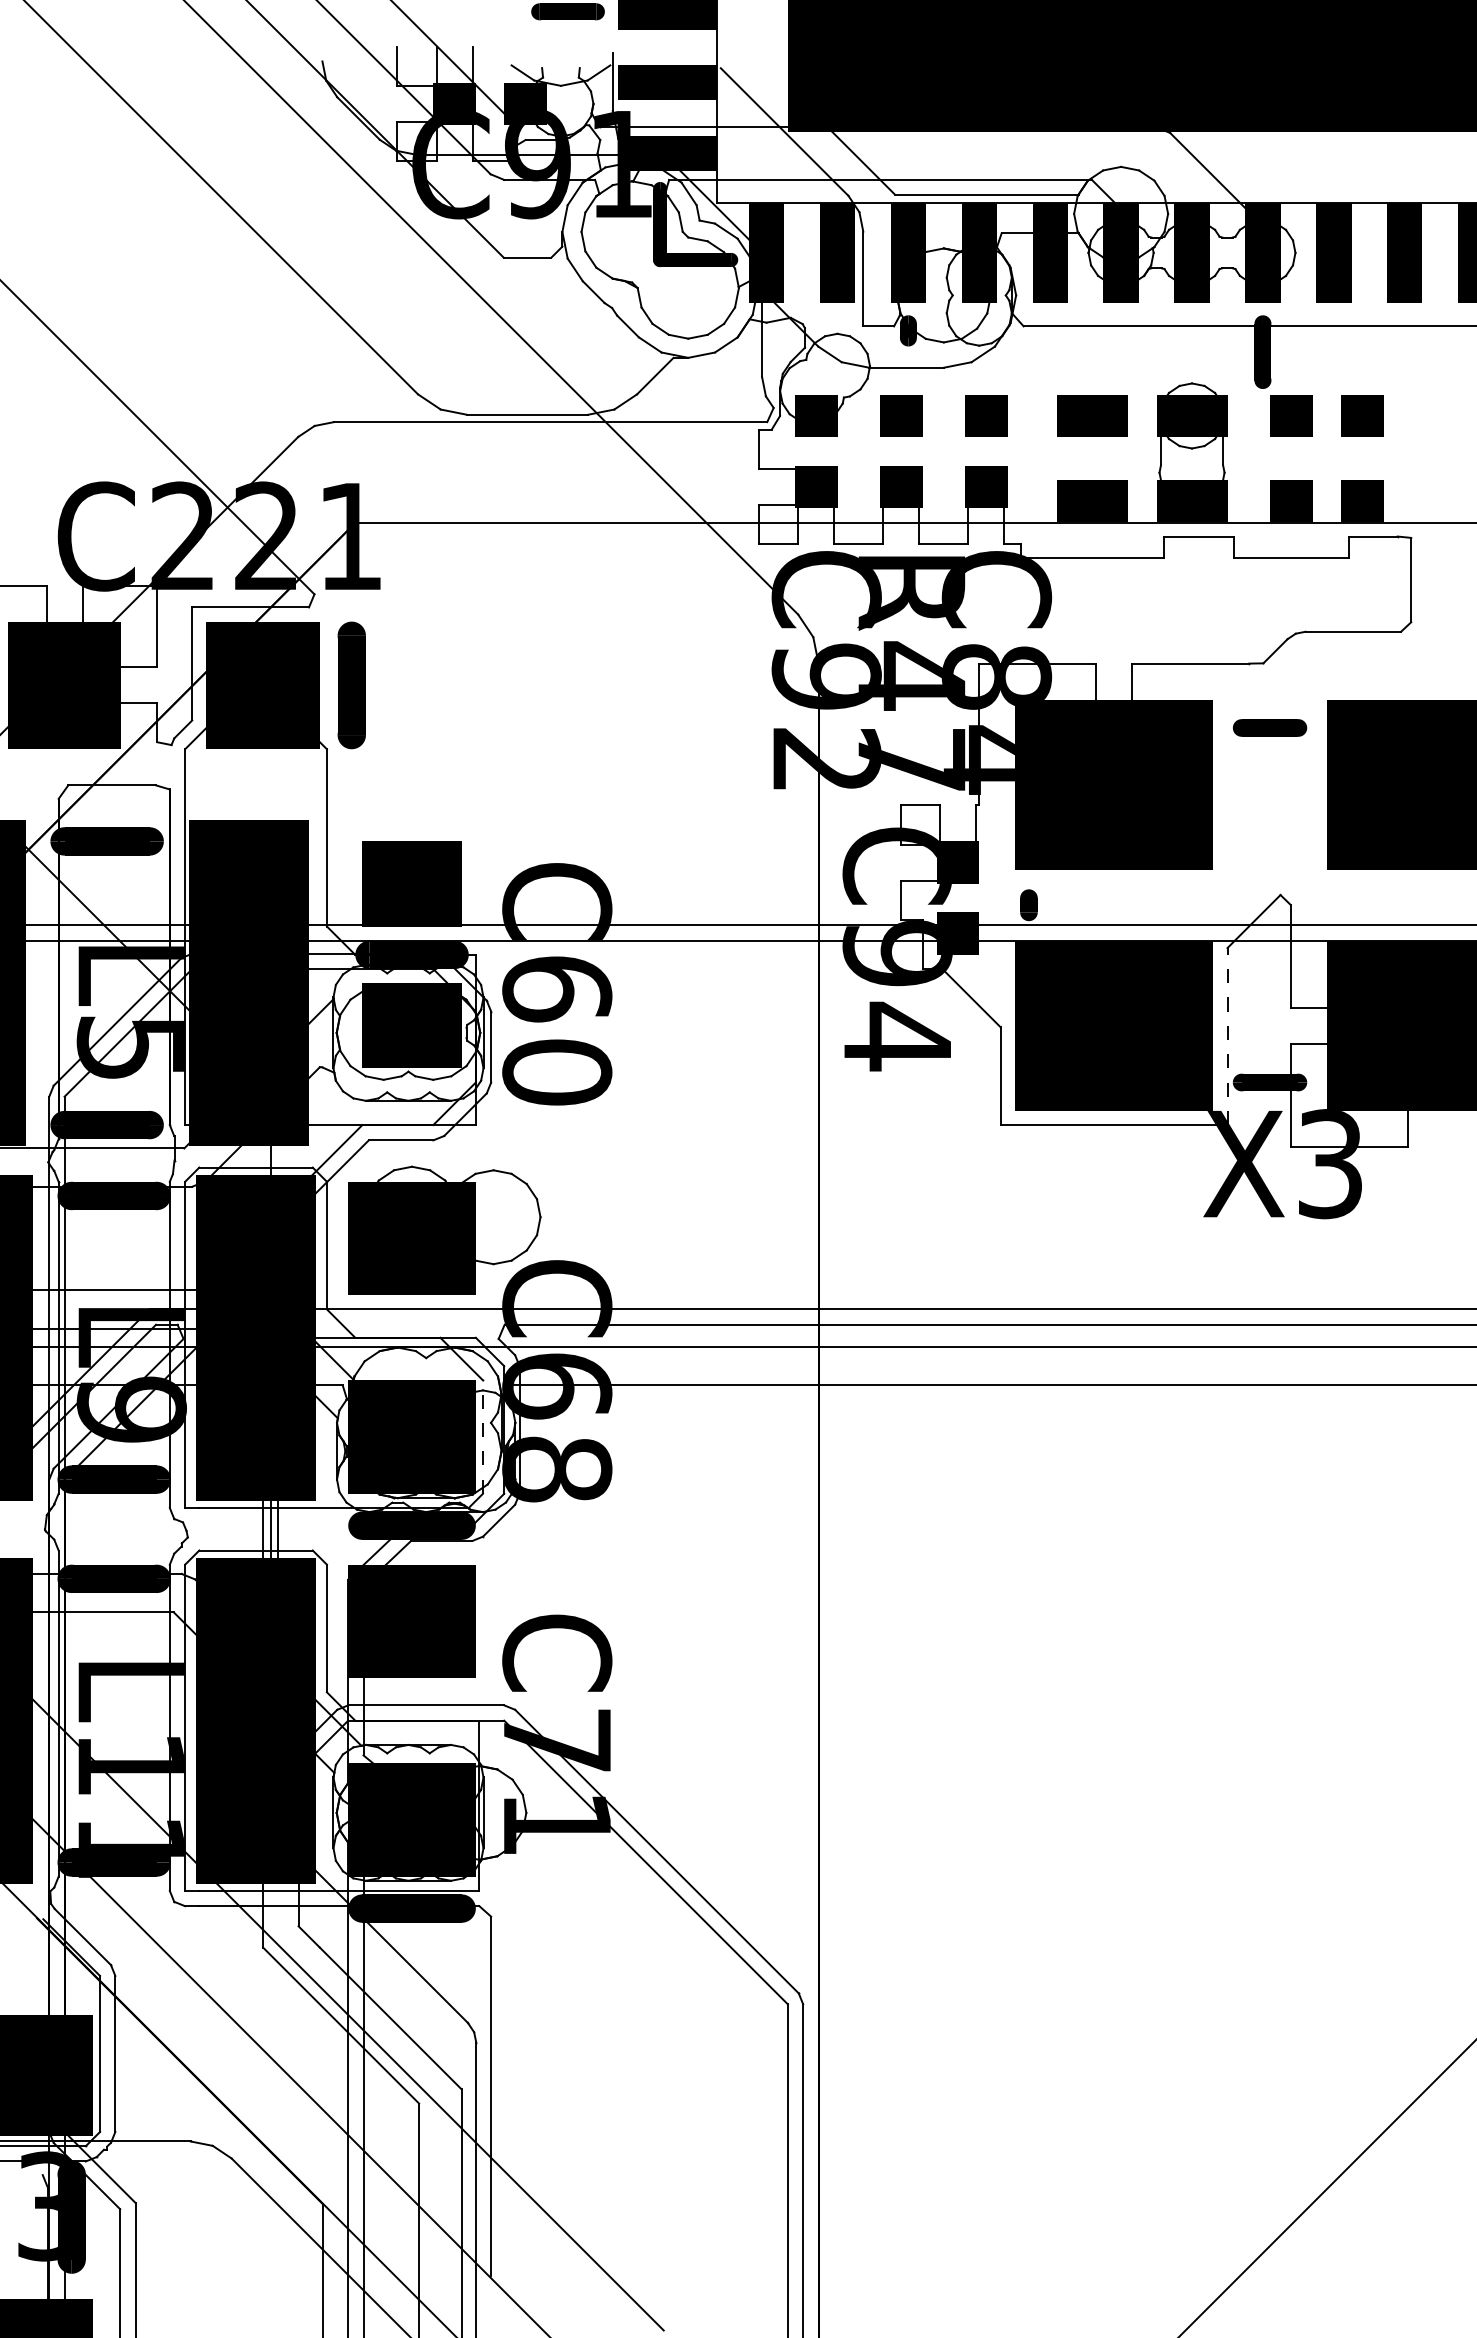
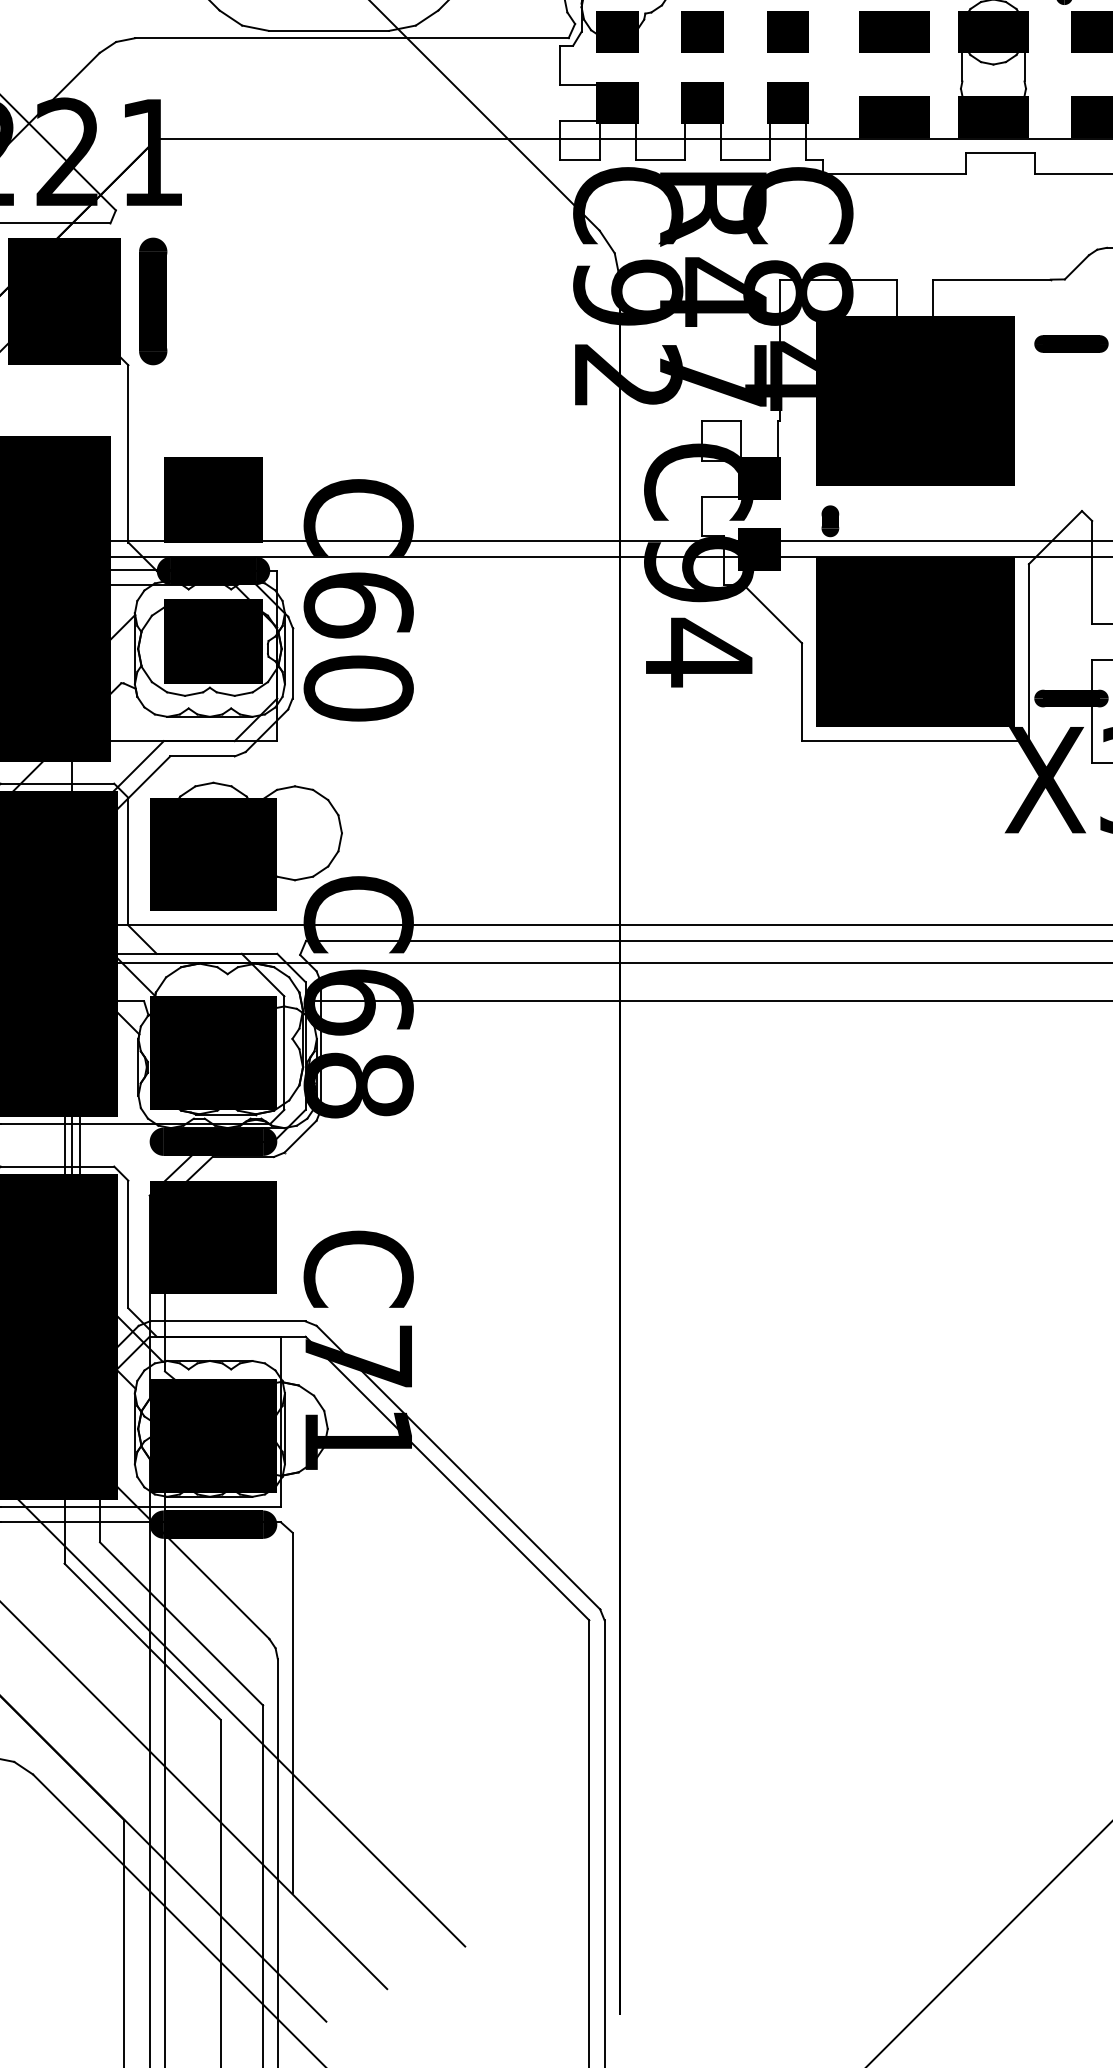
line: (1227, 1036) -> (1028, 652), dashed -> solid
line: (482, 1437) -> (283, 1053), dashed -> solid

